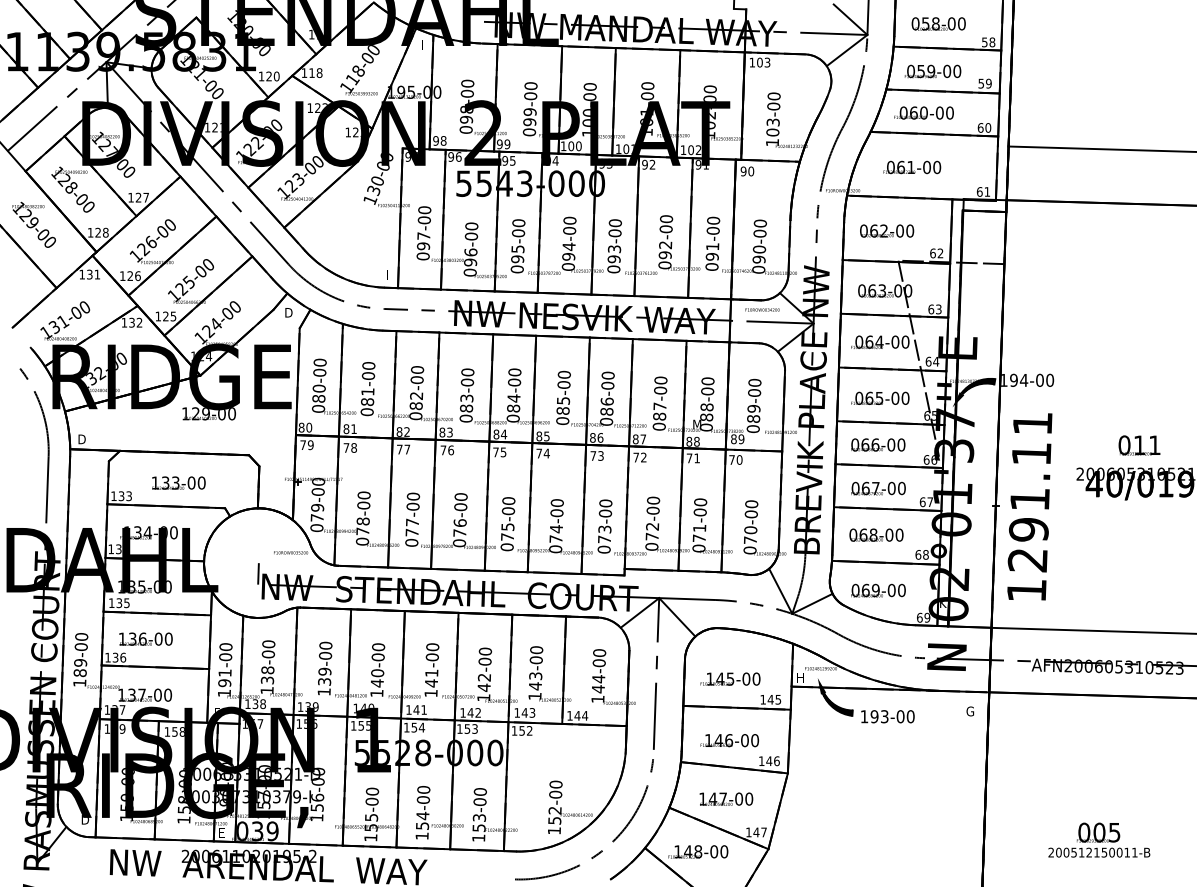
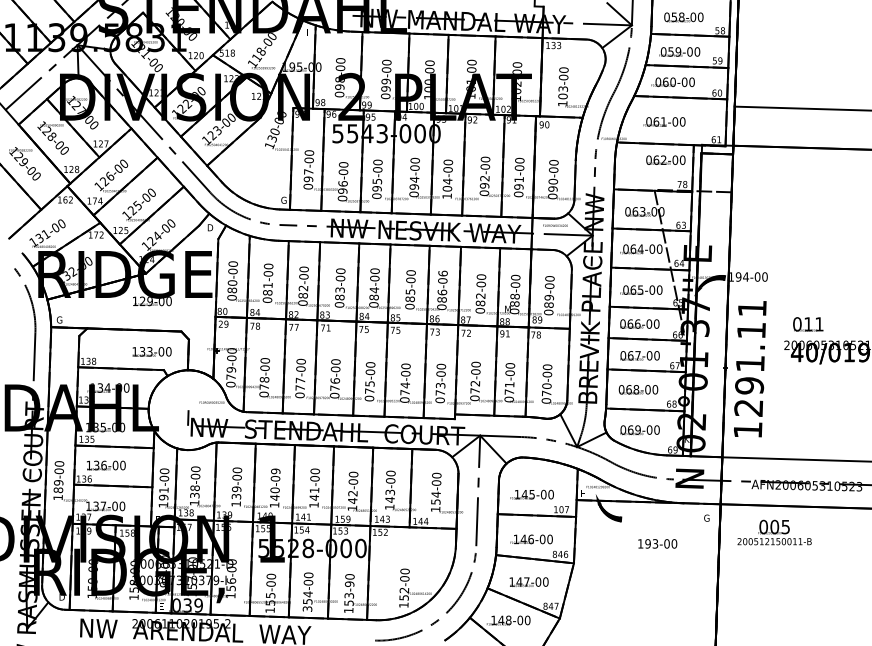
text: (759, 62) -> (553, 45), 103 -> 133
text: (304, 73) -> (221, 53), 118 -> 518
text: (887, 230) -> (666, 159), moved
text: (936, 253) -> (682, 184), 62 -> 78
text: (614, 259) -> (447, 188), 093-00 -> 104-00
text: (93, 274) -> (68, 199), 131 -> 162
text: (389, 275) -> (283, 200), I -> G
text: (133, 276) -> (97, 201), 126 -> 174
text: (131, 322) -> (95, 234), 132 -> 172
text: (607, 375) -> (442, 273), 086-00 -> 086-06
text: (659, 406) -> (480, 296), 087-00 -> 082-00
text: (354, 428) -> (258, 312), 81 -> 84
text: (81, 439) -> (59, 320), D -> G
text: (302, 444) -> (220, 323), 79 -> 29
text: (1139, 445) -> (808, 324), moved
text: (451, 450) -> (328, 328), 76 -> 71
text: (546, 453) -> (398, 330), 74 -> 75
text: (689, 458) -> (502, 333), 71 -> 91
text: (739, 459) -> (538, 334), 70 -> 78
text: (178, 482) -> (151, 351), moved
text: (129, 496) -> (94, 361), 133 -> 138
text: (378, 647) -> (275, 471), 140-00 -> 140-09
text: (597, 689) -> (435, 502), 144-00 -> 154-00
text: (774, 699) -> (564, 509), 145 -> 107
text: (474, 712) -> (345, 518), 142 -> 159
text: (887, 716) -> (657, 543), moved
text: (761, 761) -> (554, 554), 146 -> 846
text: (479, 801) -> (349, 583), 153-00 -> 153-90
text: (748, 832) -> (545, 606), 147 -> 847
text: (421, 836) -> (307, 609), 154-00 -> 354-00
text: (1099, 839) -> (774, 532), moved

